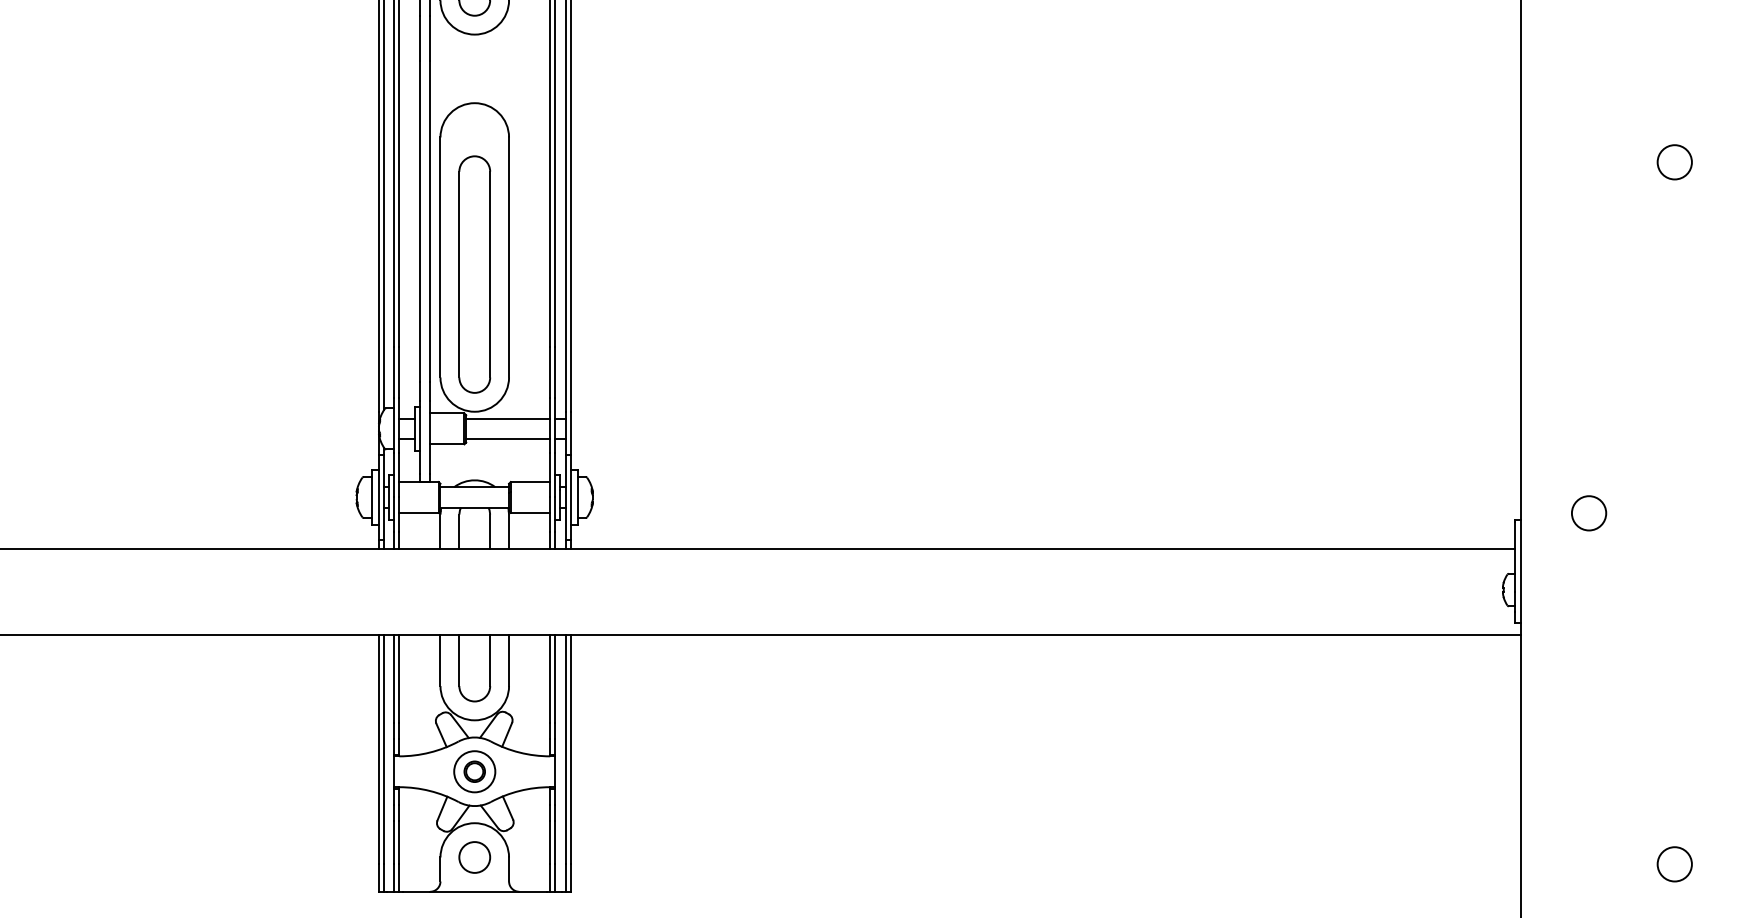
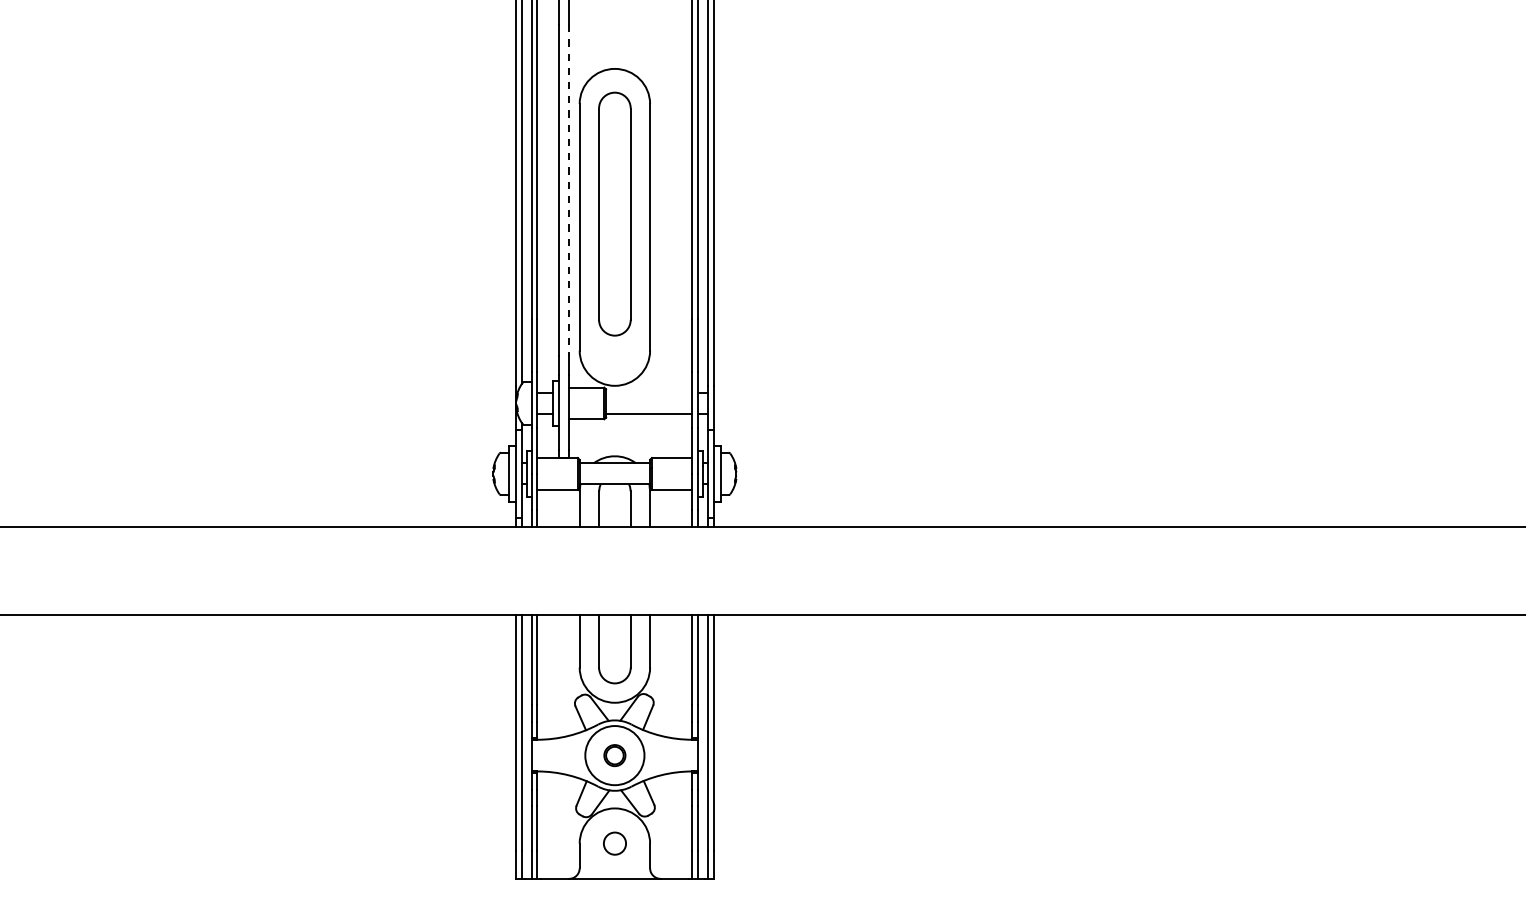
line: (430, 221) -> (569, 190), solid -> dashed
part: (474, 274) -> (614, 214), moved
line: (508, 418) -> (649, 392), removed
circle: (474, 771) -> (614, 755), size x1.4
circle: (474, 857) -> (614, 843), size x0.7

